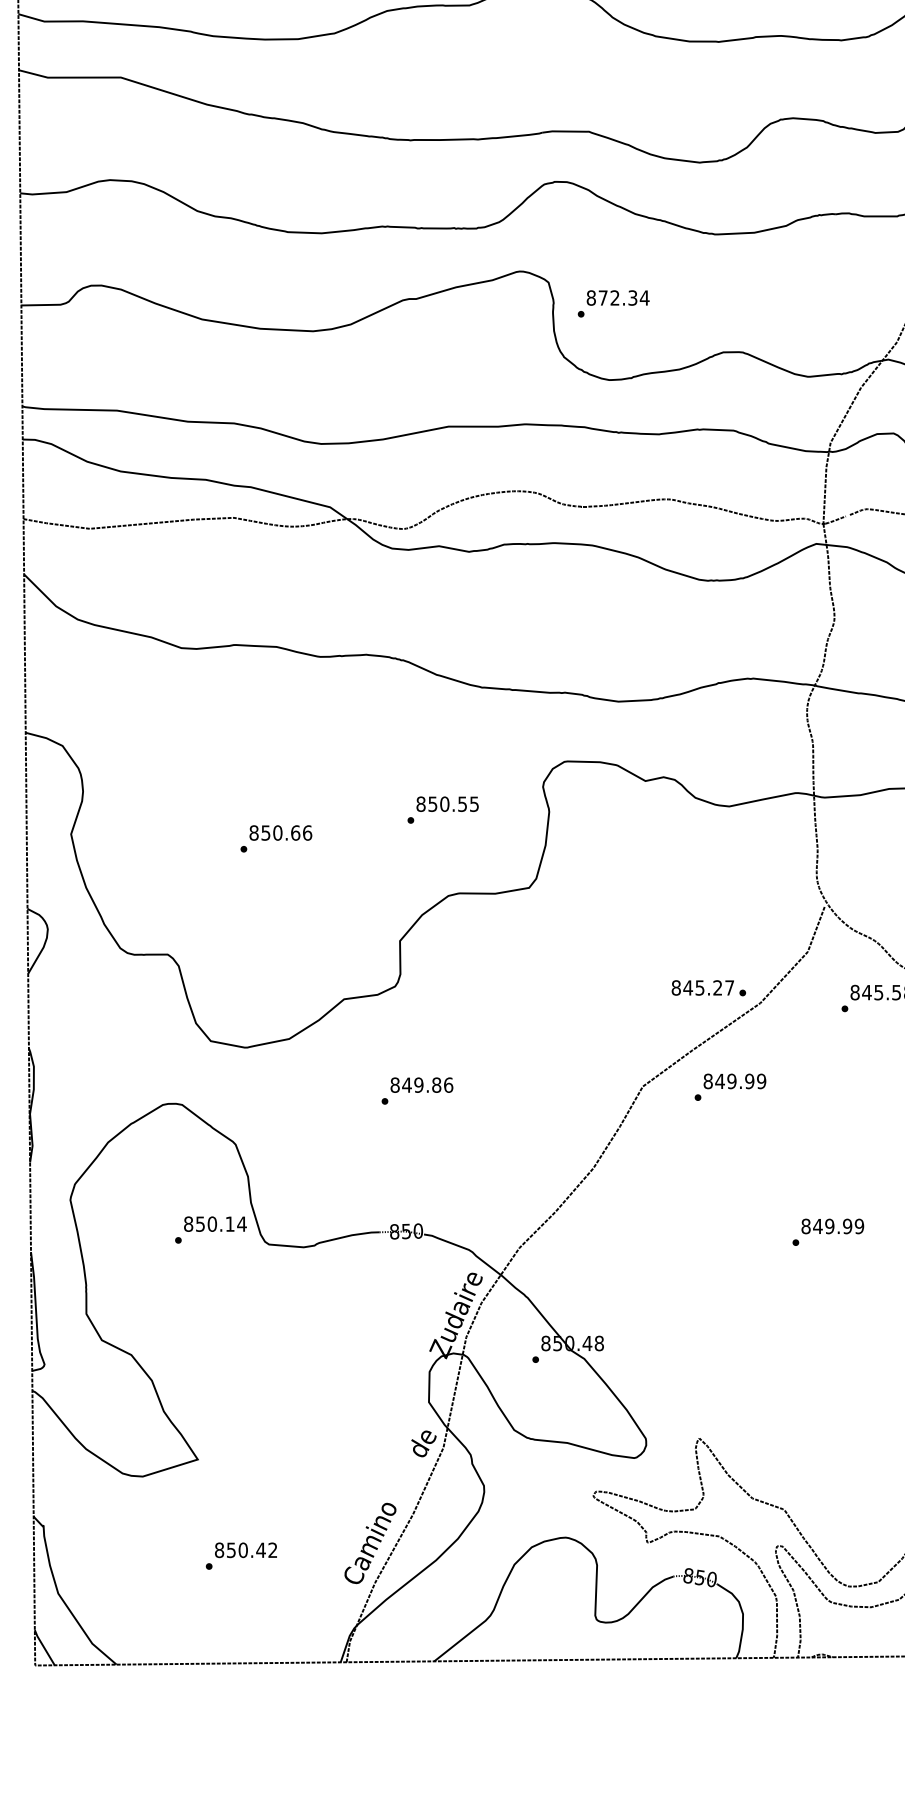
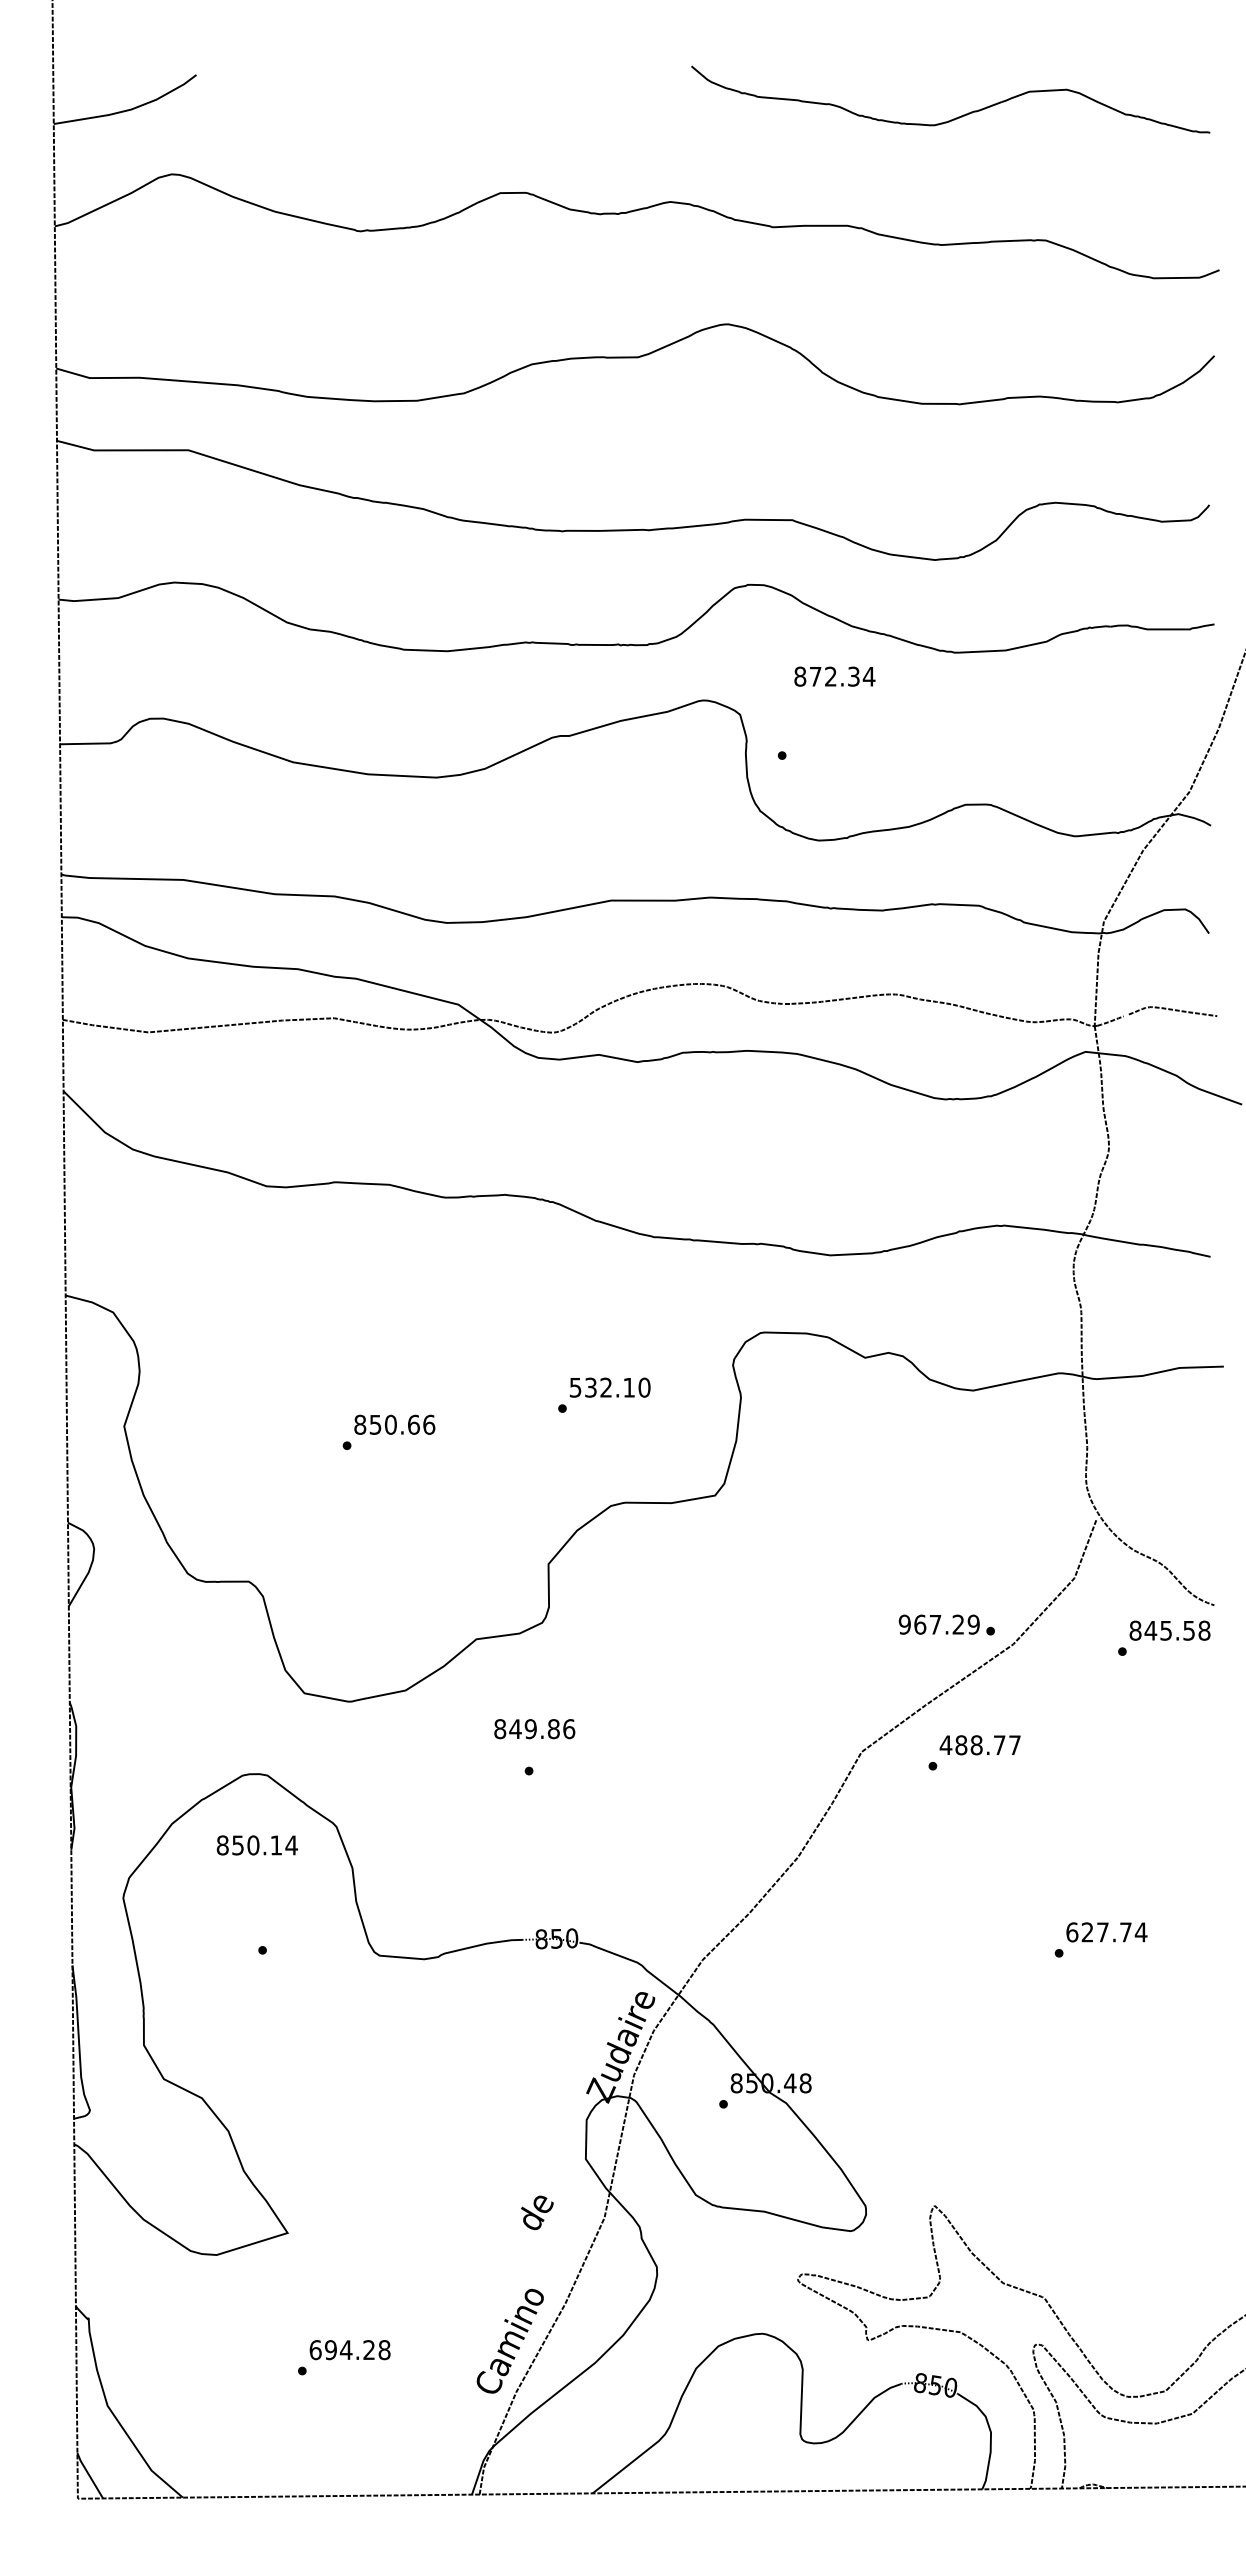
text: (617, 297) -> (834, 676), moved
text: (447, 804) -> (609, 1387), 850.55 -> 532.10
text: (702, 987) -> (938, 1624), 845.27 -> 967.29
text: (734, 1081) -> (979, 1745), 849.99 -> 488.77
text: (421, 1085) -> (534, 1729), moved
text: (214, 1224) -> (256, 1845), moved
text: (832, 1226) -> (1106, 1932), 849.99 -> 627.74
text: (424, 1443) -> (537, 2212), moved
text: (245, 1550) -> (349, 2350), 850.42 -> 694.28

